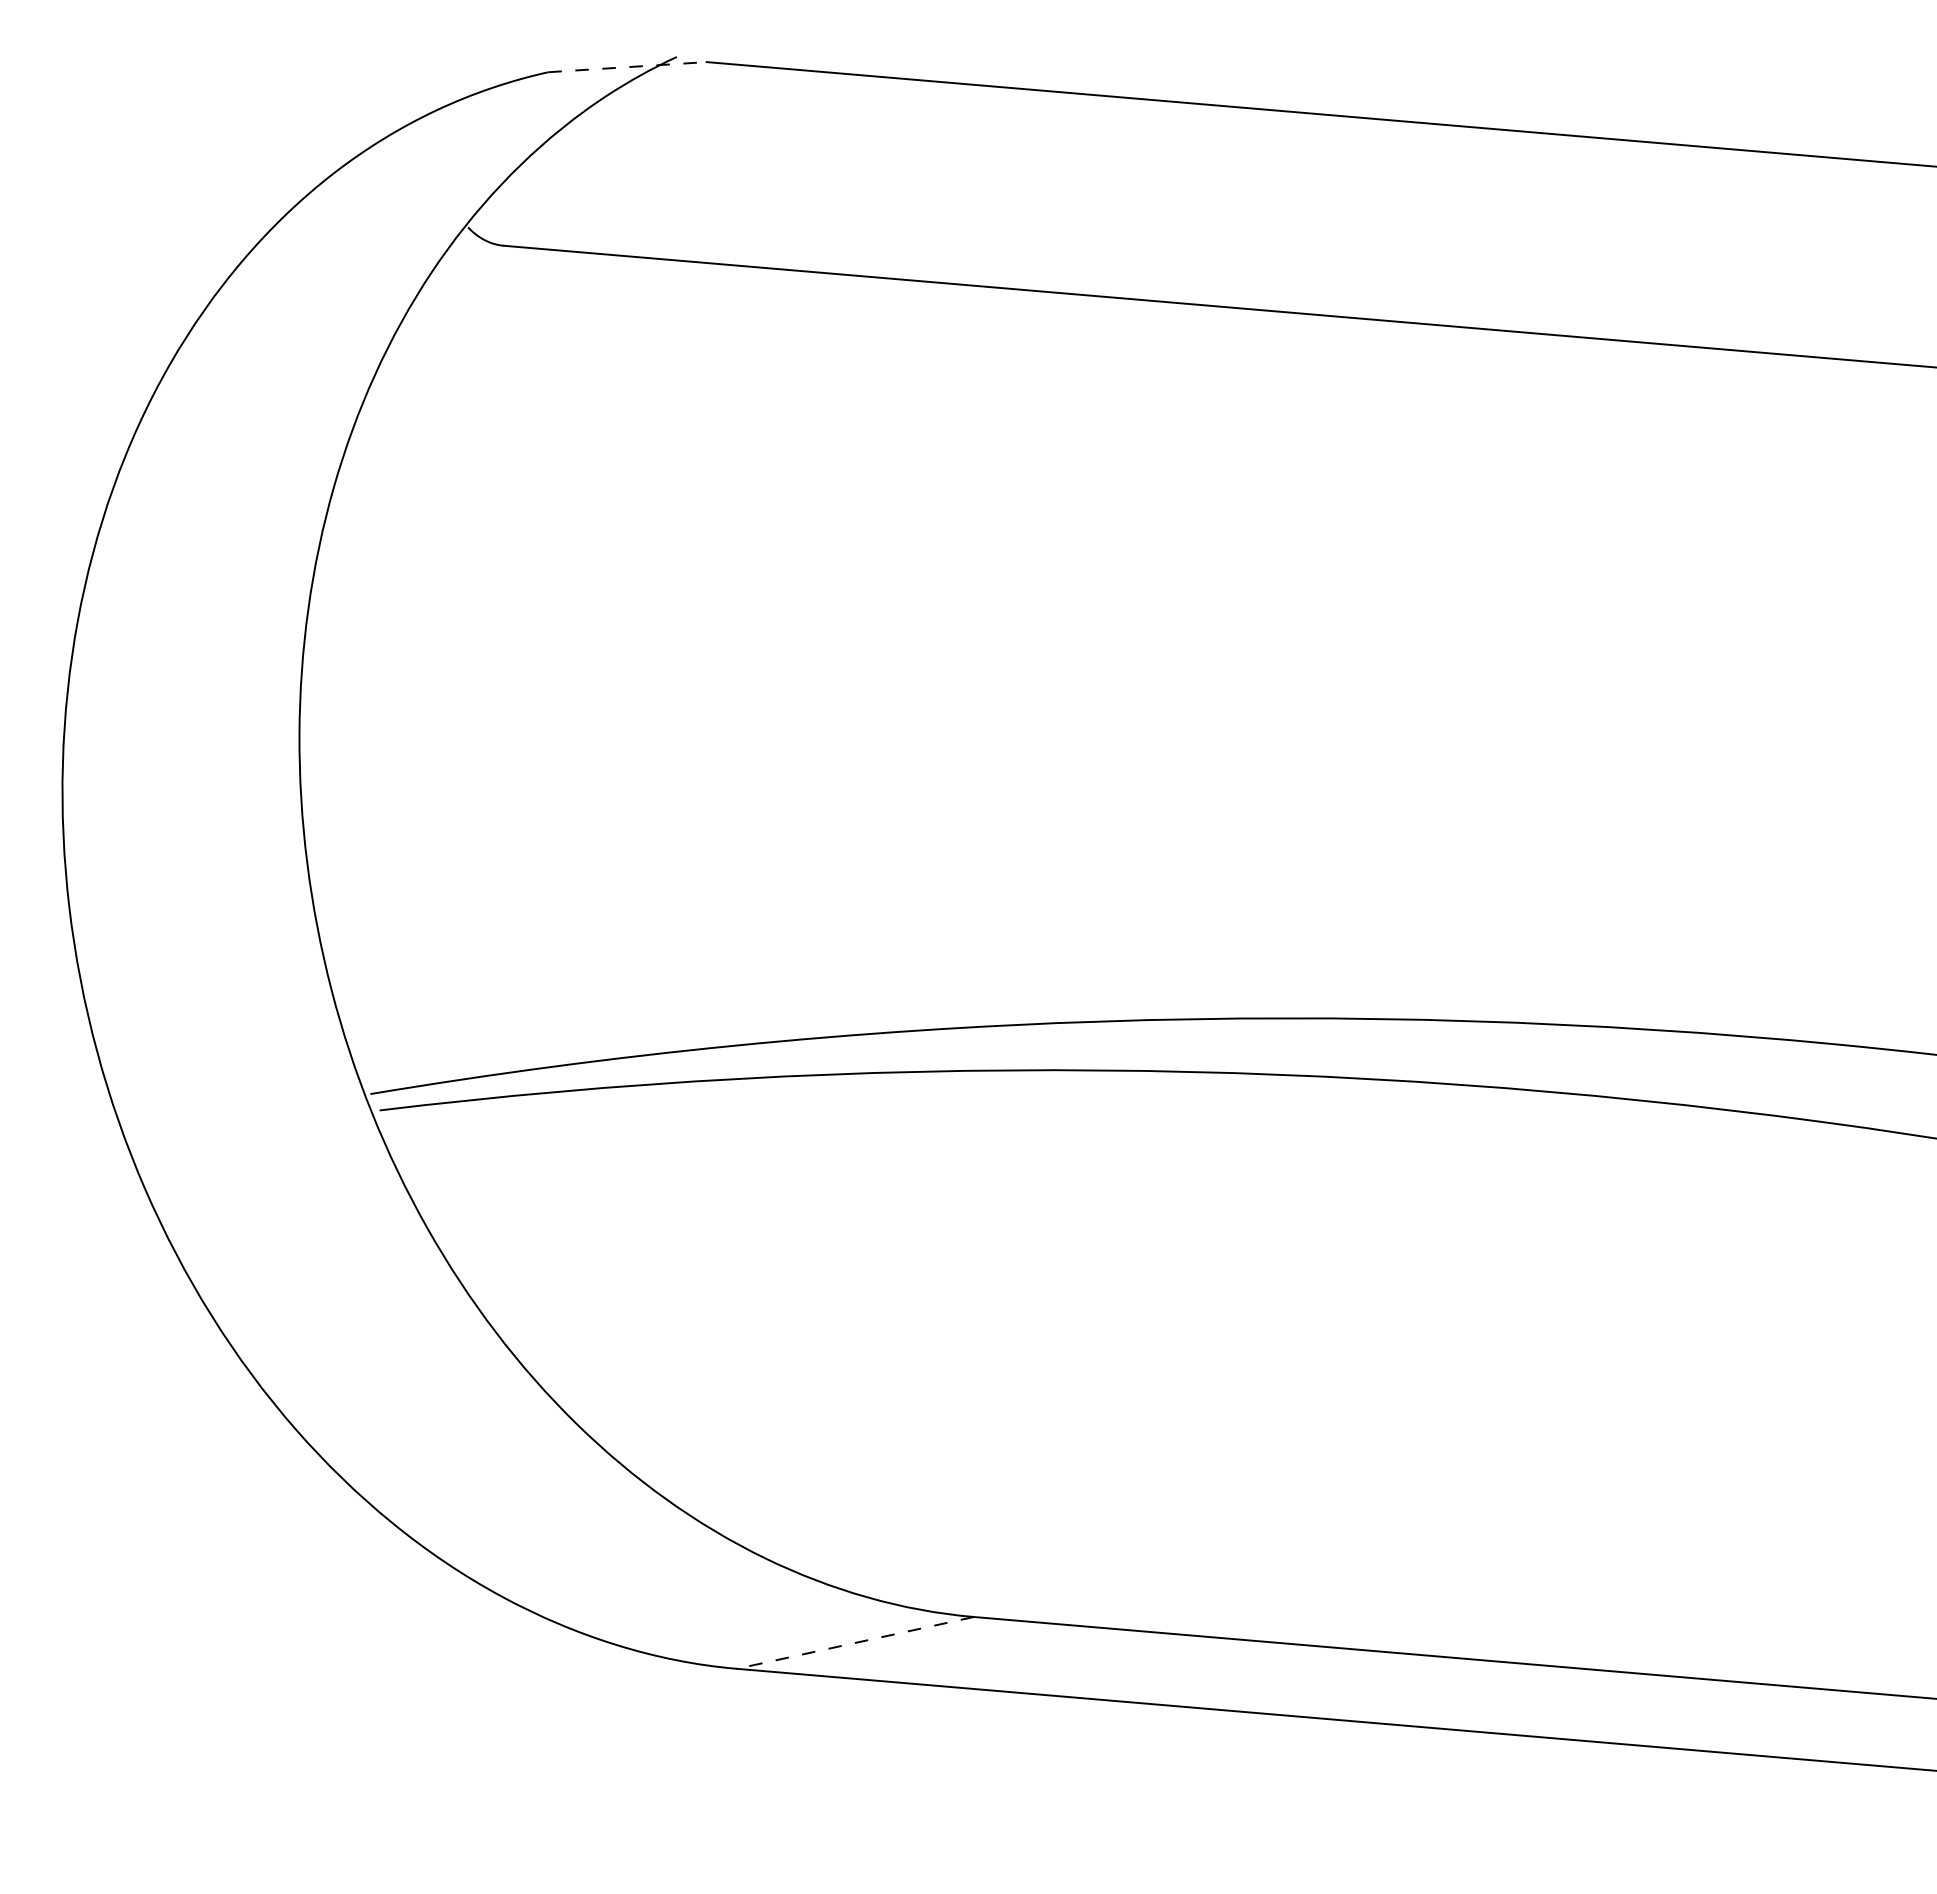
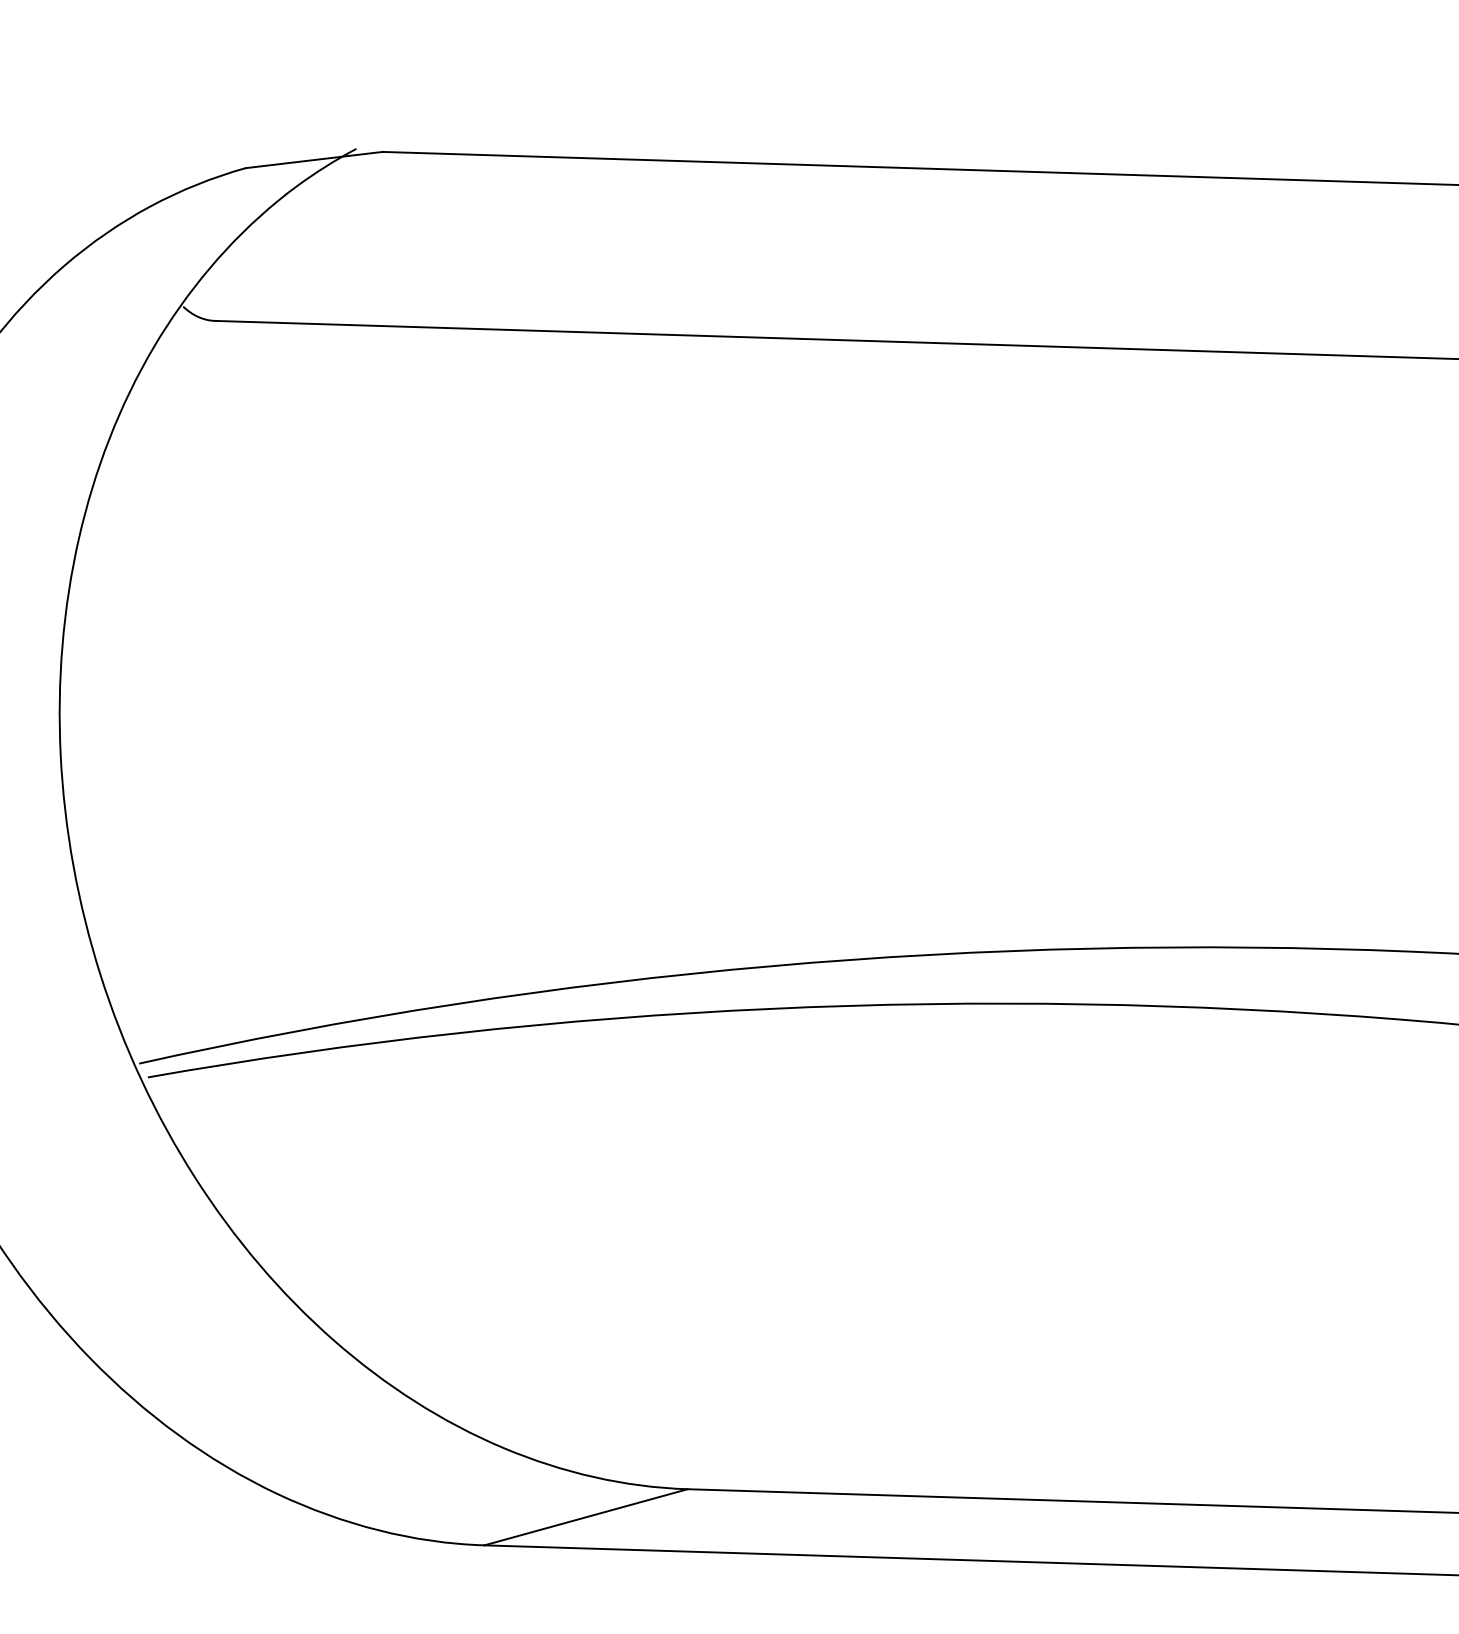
line: (628, 67) -> (314, 160), dashed -> solid
line: (854, 1643) -> (585, 1517), dashed -> solid

